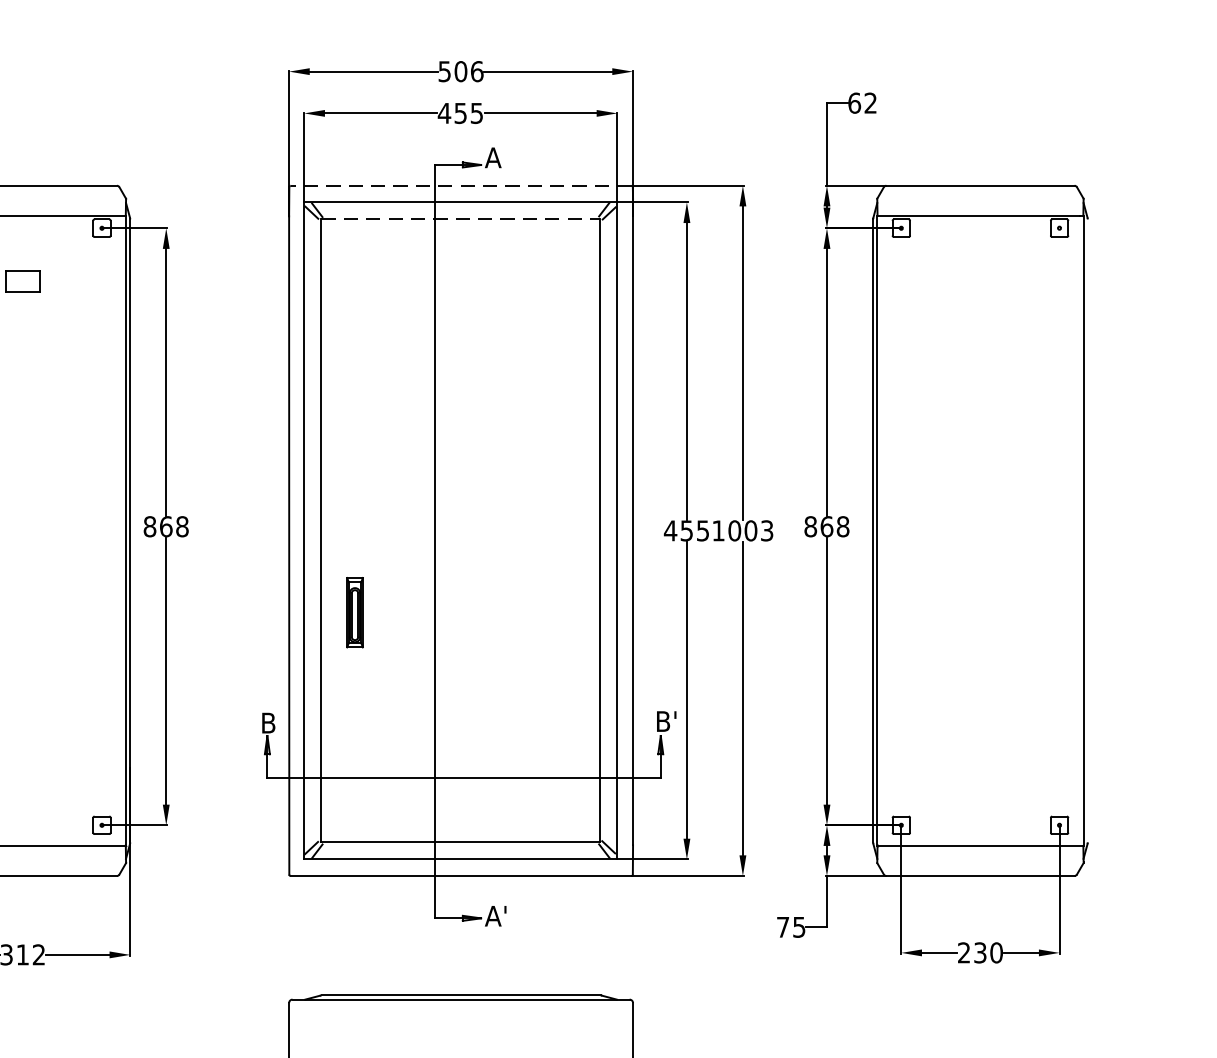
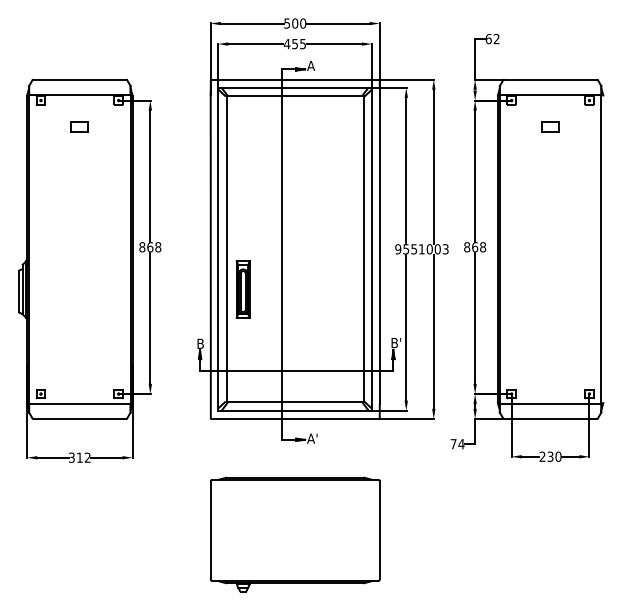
text: (477, 71) -> (303, 23), 506 -> 500
line: (461, 185) -> (295, 79), dashed -> solid
line: (461, 220) -> (295, 96), dashed -> solid
part: (980, 281) -> (550, 126), added
text: (671, 531) -> (398, 249), 455 -> 955
part: (353, 612) -> (242, 289), size x1.67
text: (799, 927) -> (461, 444), 75 -> 74

